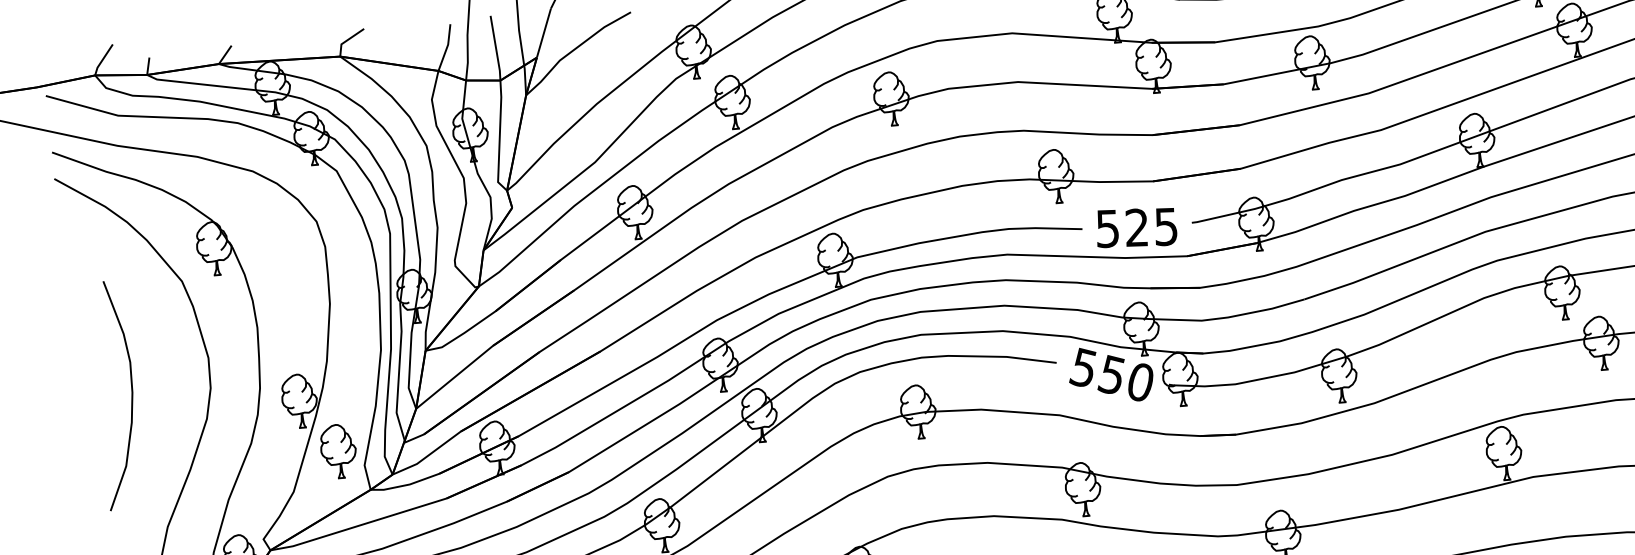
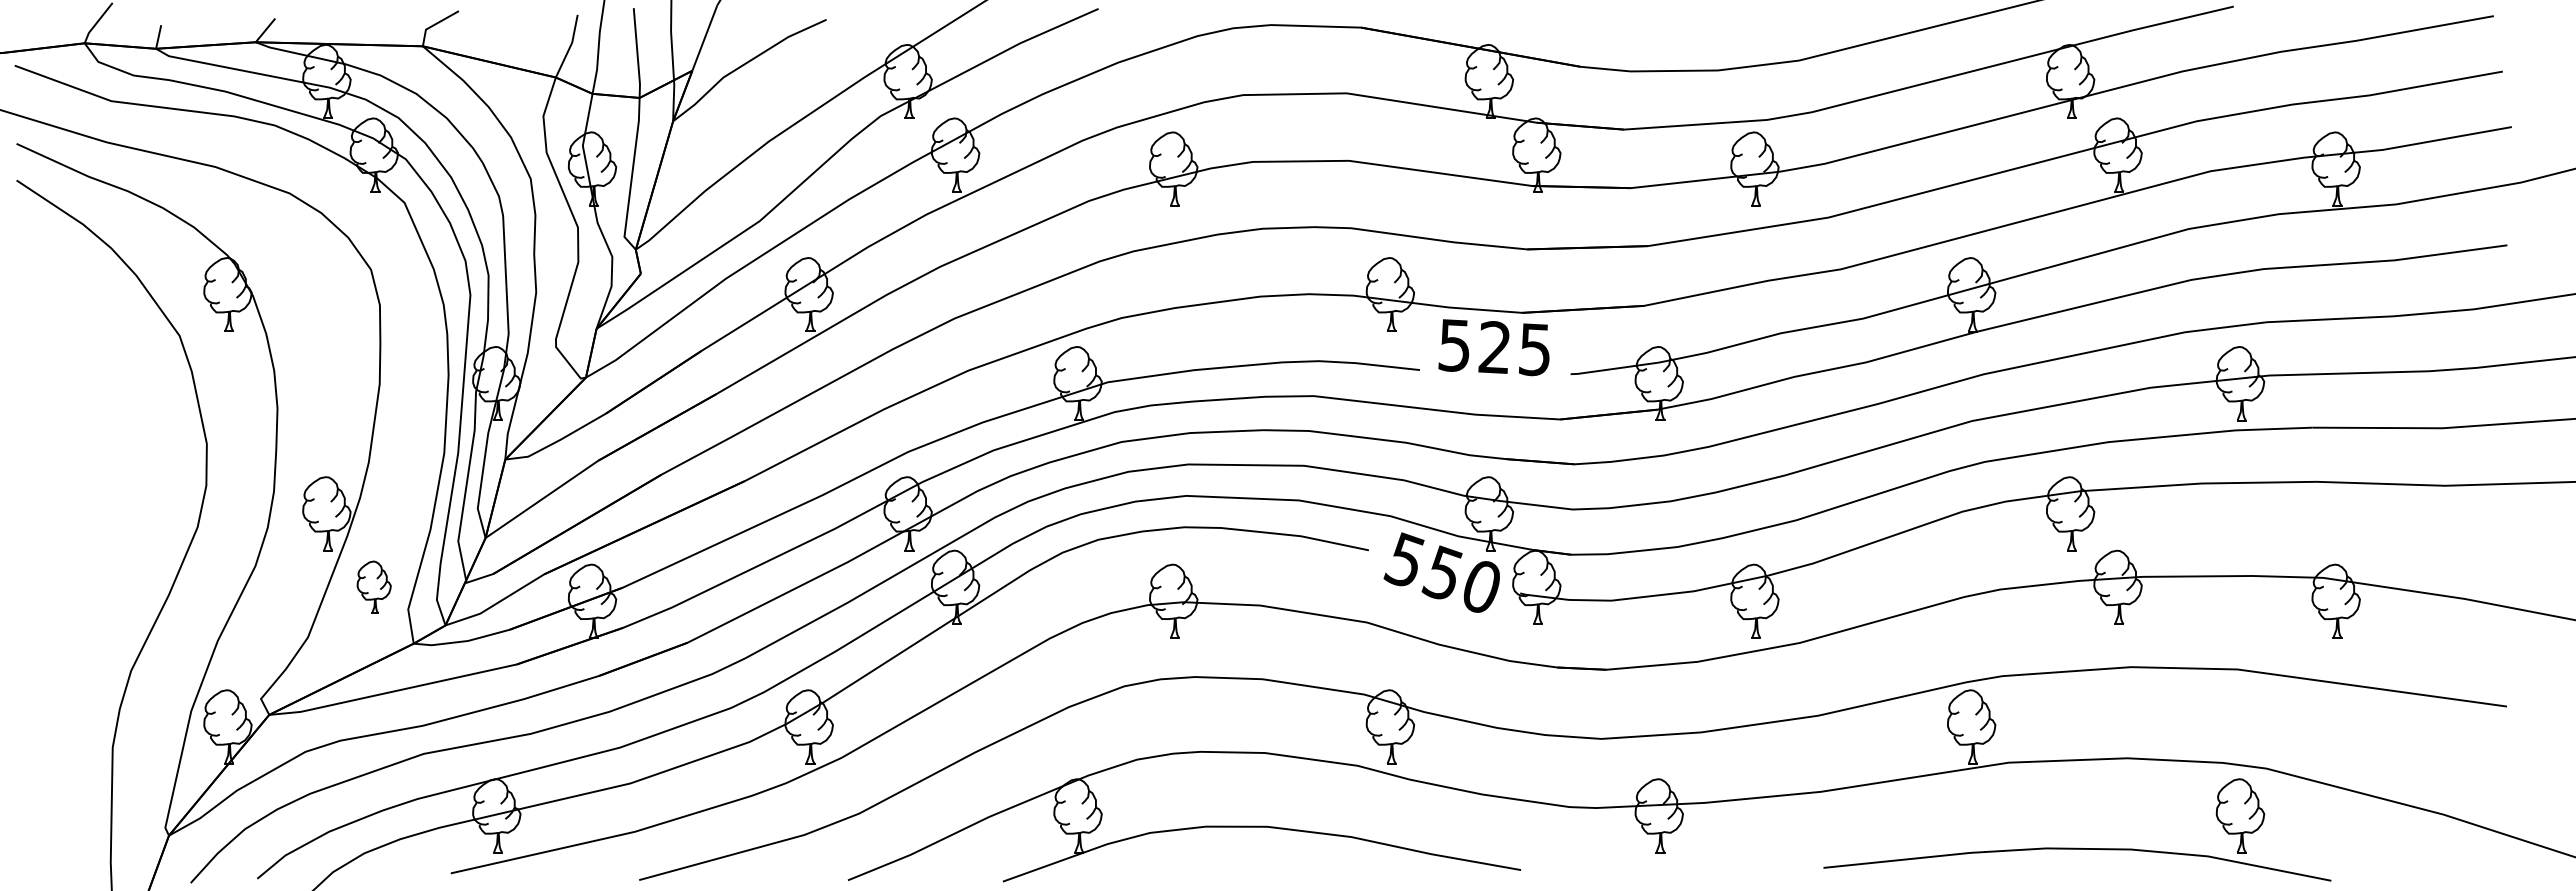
text: (1136, 227) -> (1493, 347), moved
curve: (131, 397) -> (96, 489), removed
part: (338, 450) -> (373, 586), size x0.7

